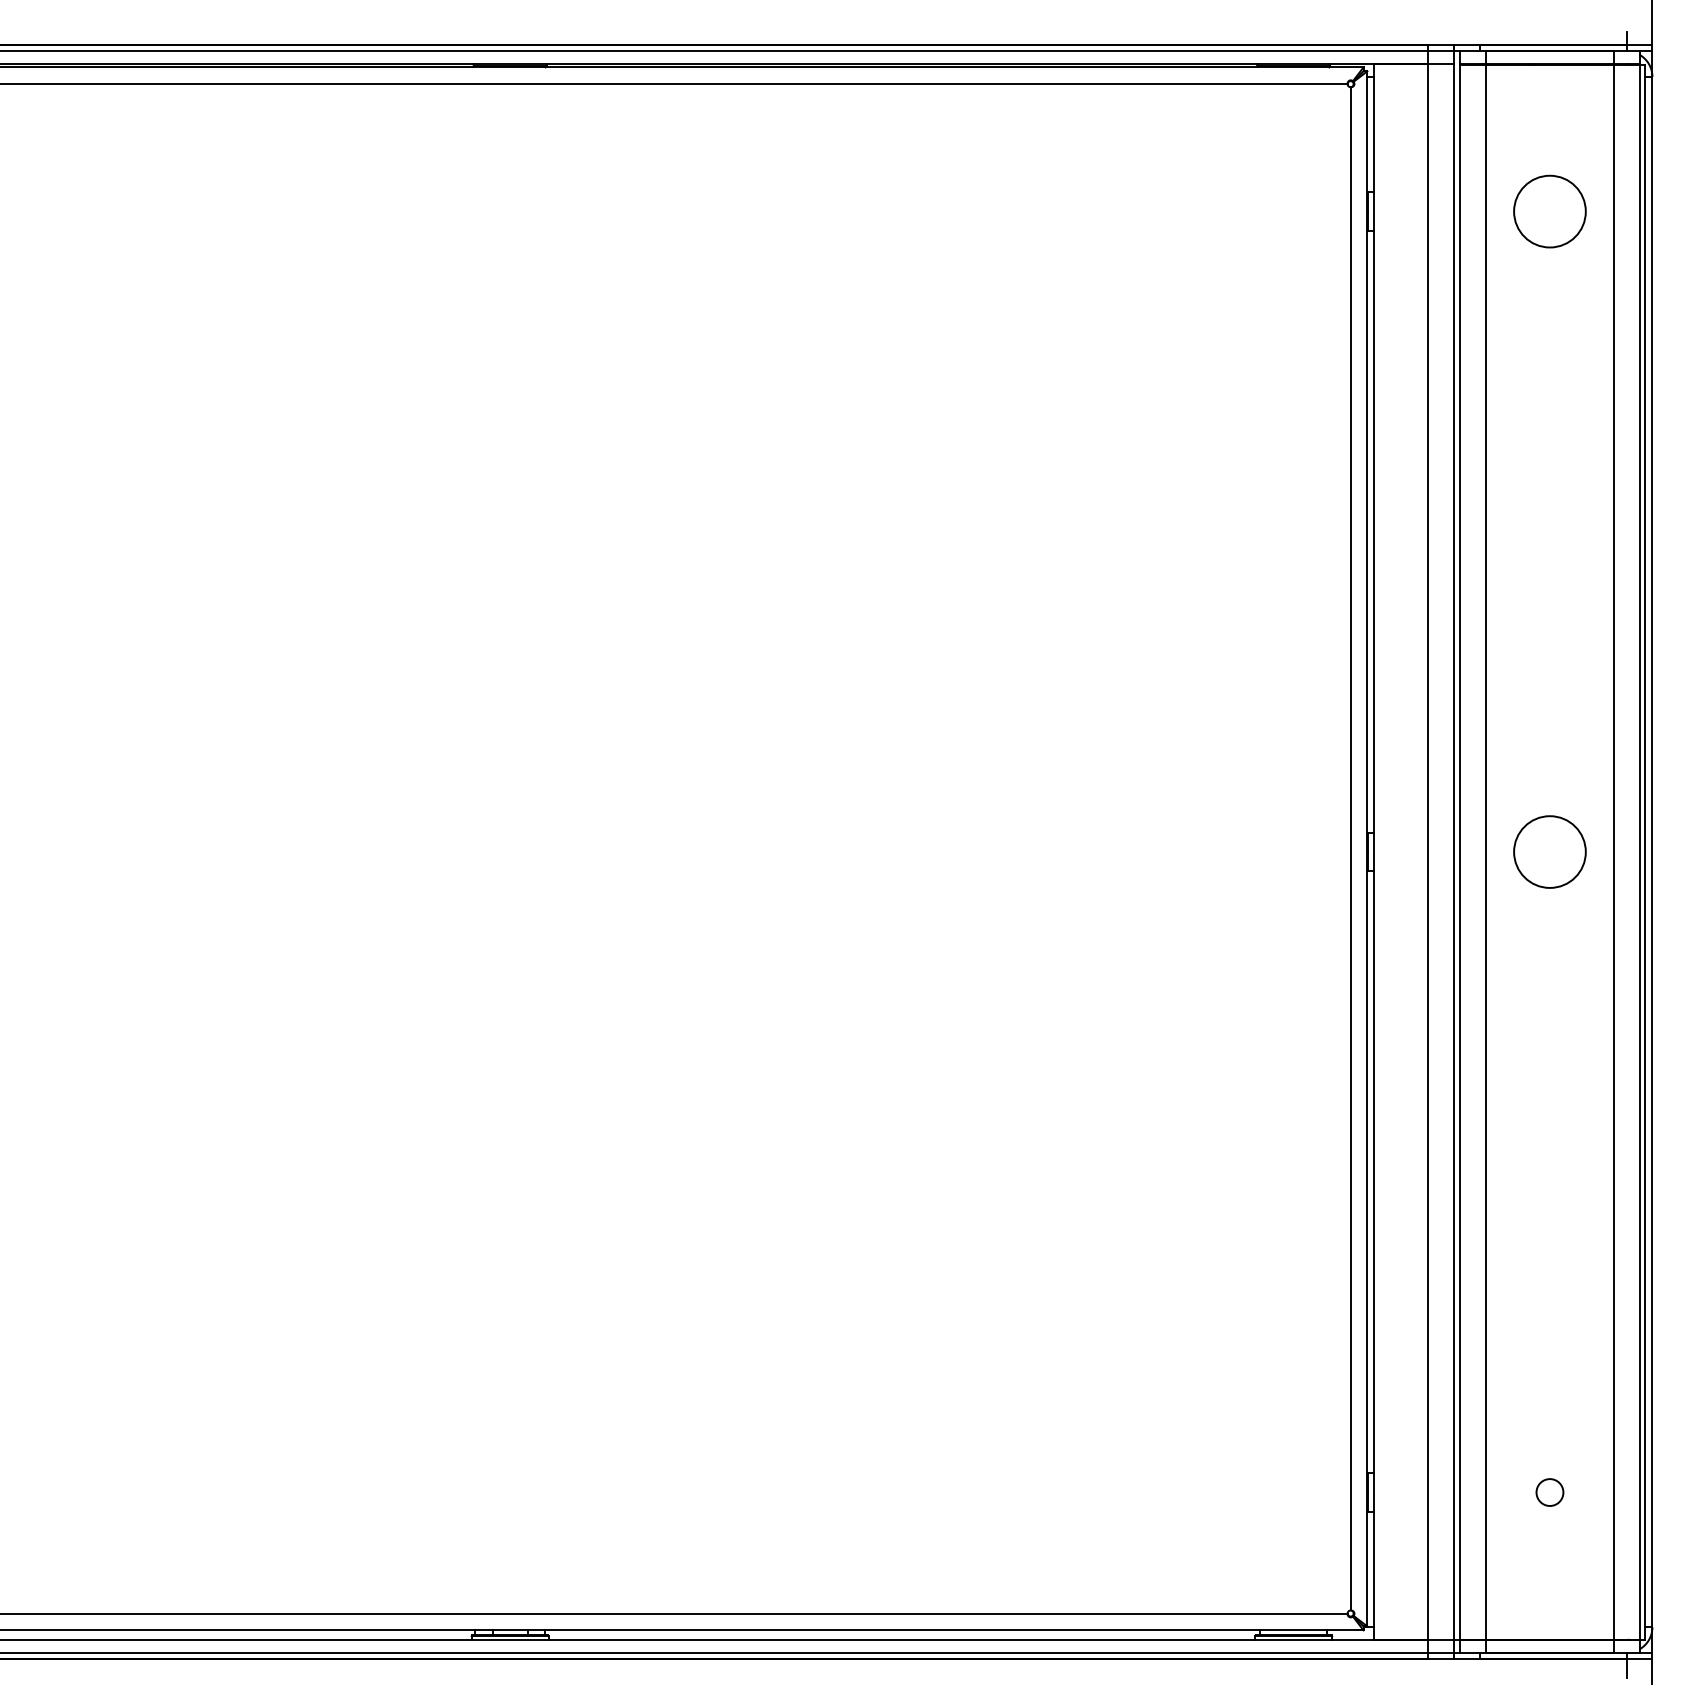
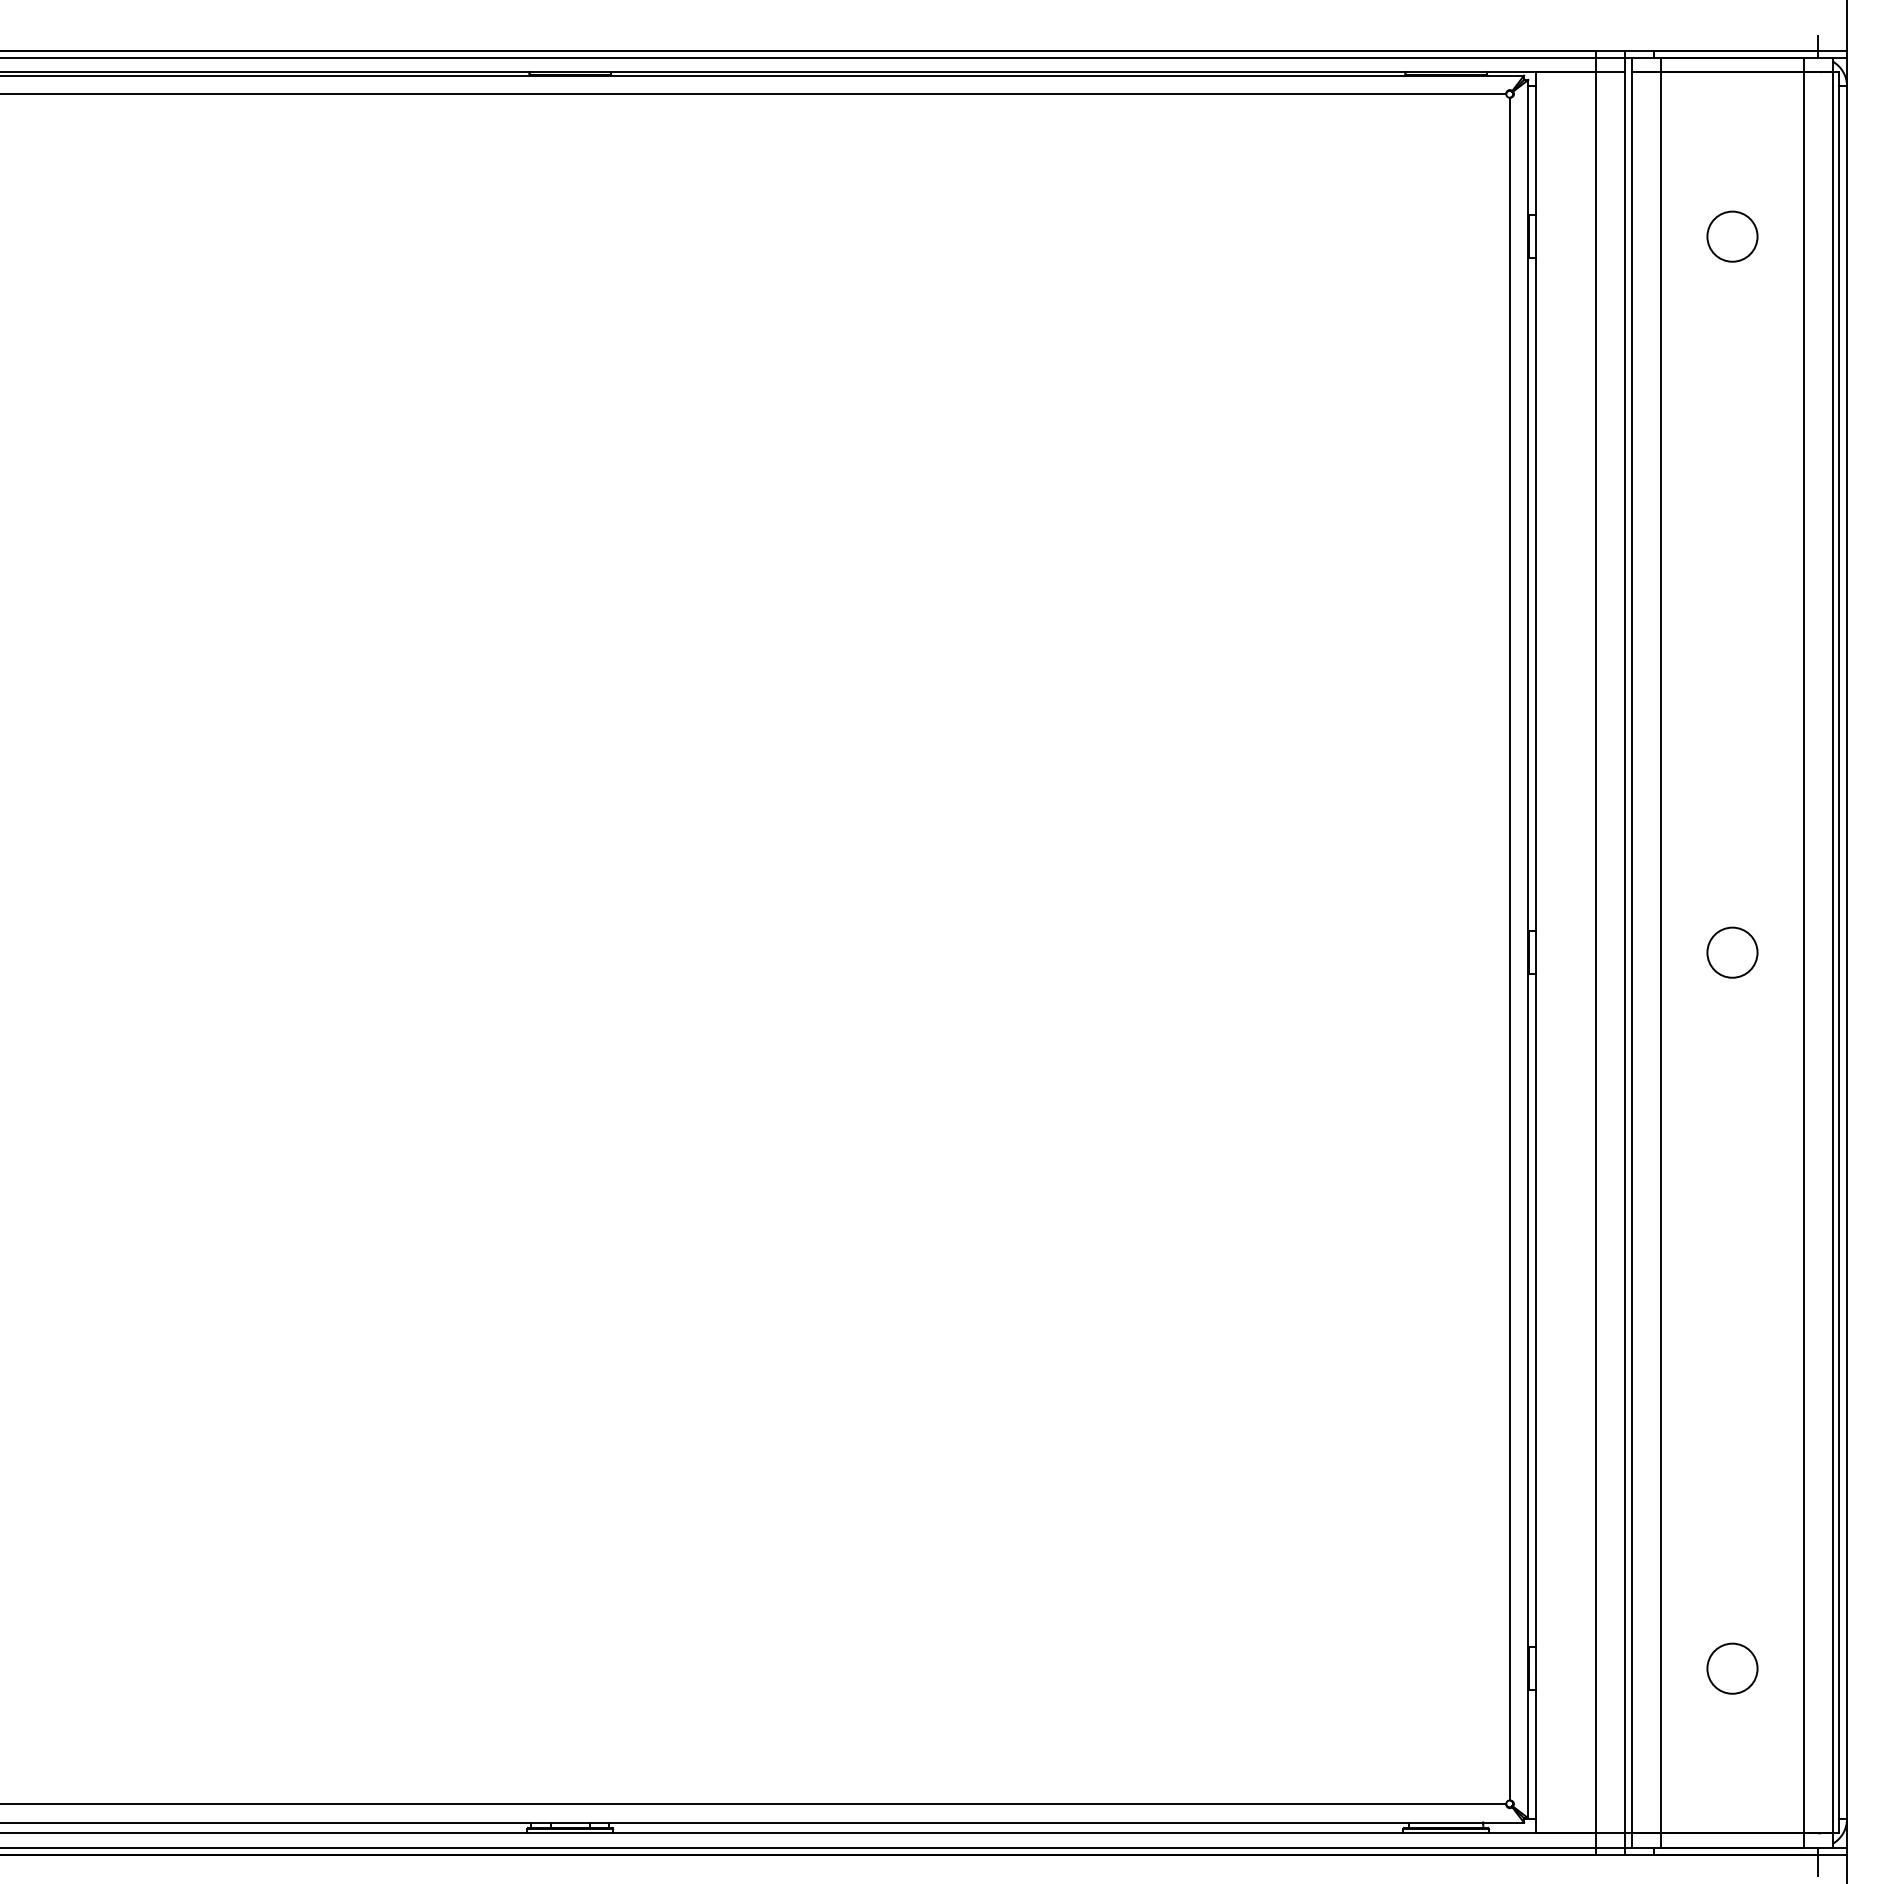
circle: (1549, 211) -> (1732, 236), size x0.62
circle: (1549, 851) -> (1732, 952), size x0.62
circle: (1549, 1492) -> (1732, 1668), size x1.67

